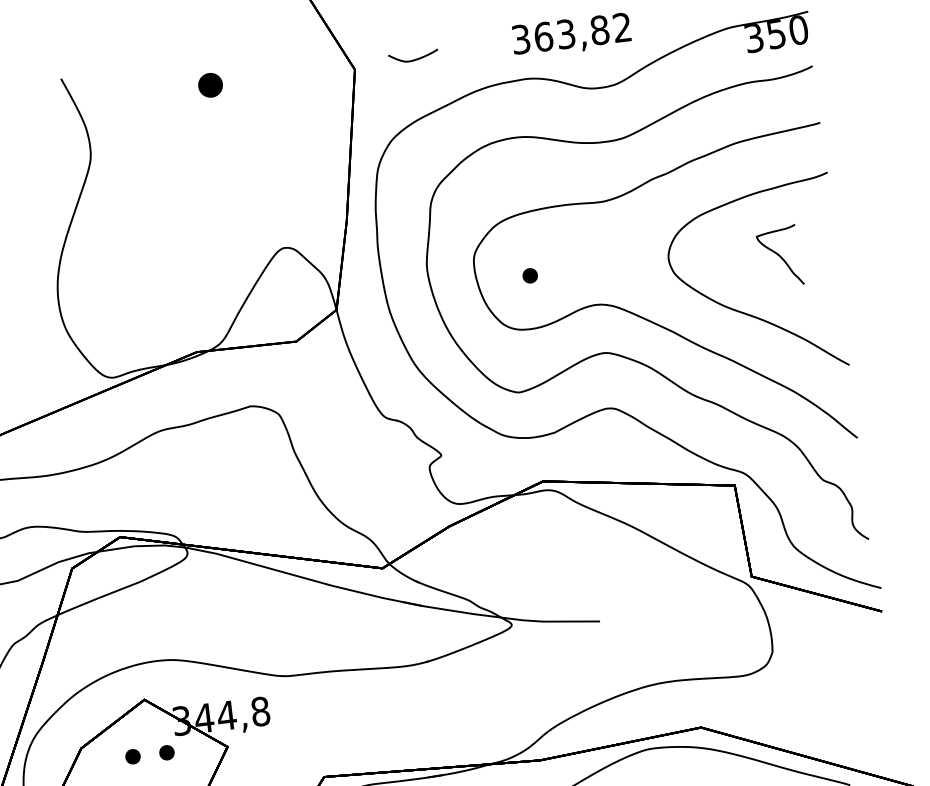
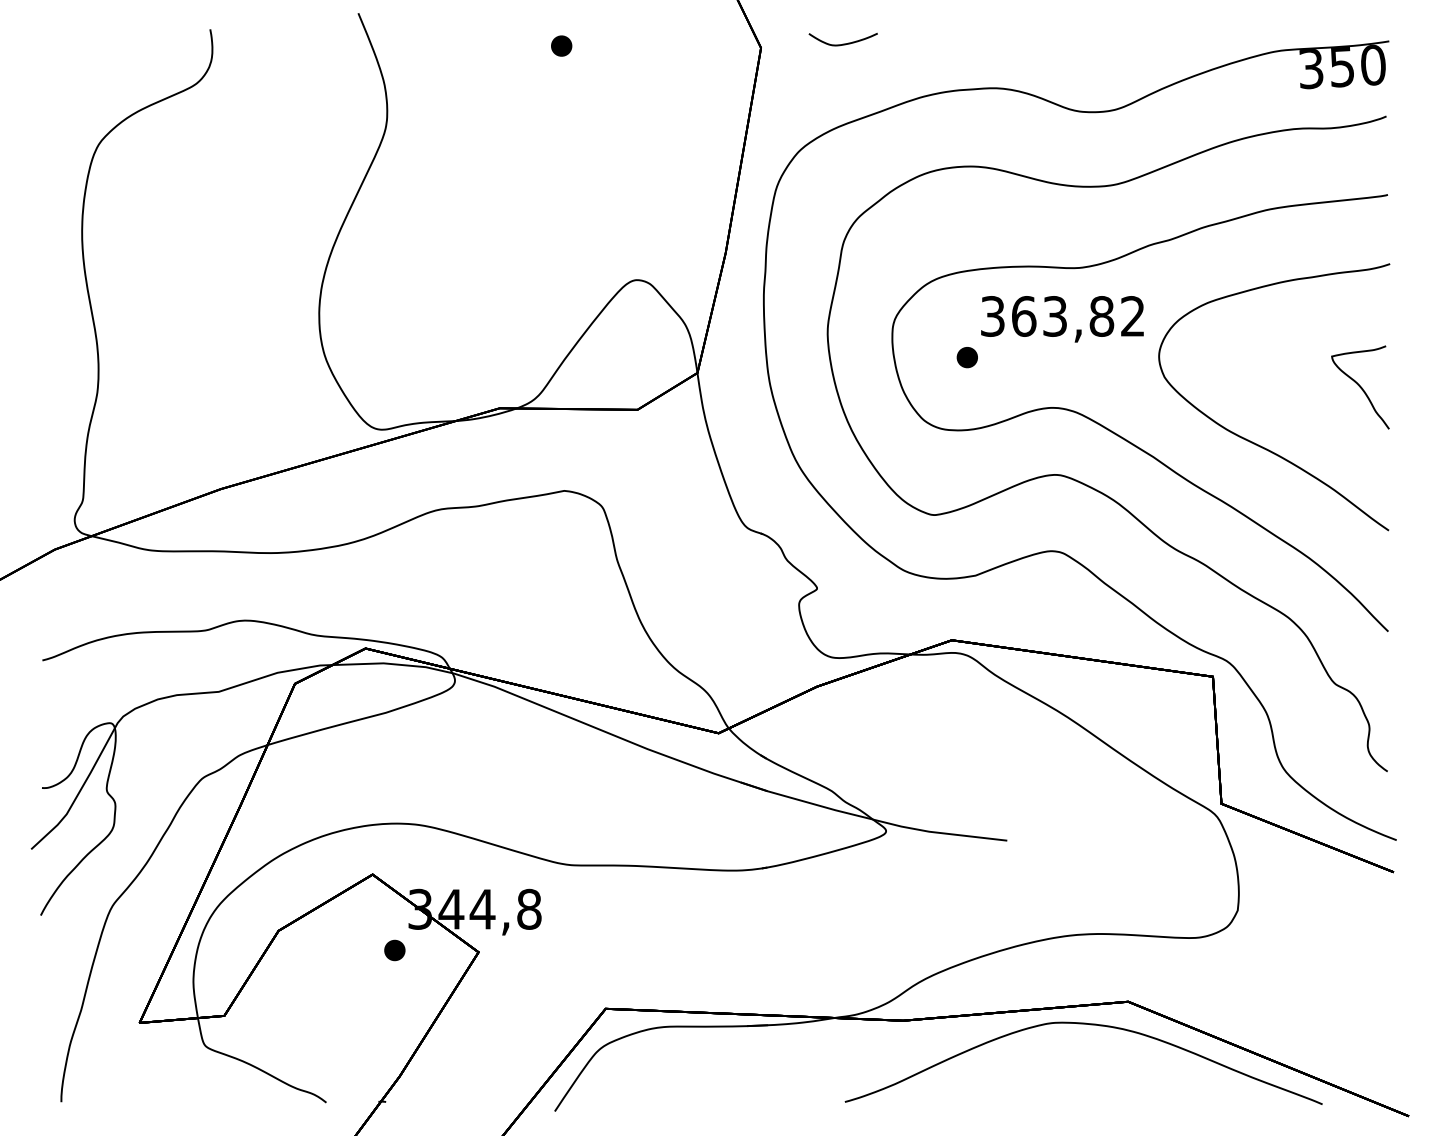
text: (571, 35) -> (1062, 319), moved
part: (210, 84) -> (561, 45), size x0.62
part: (780, 256) -> (1360, 387), moved
part: (132, 756) -> (347, 950), removed

